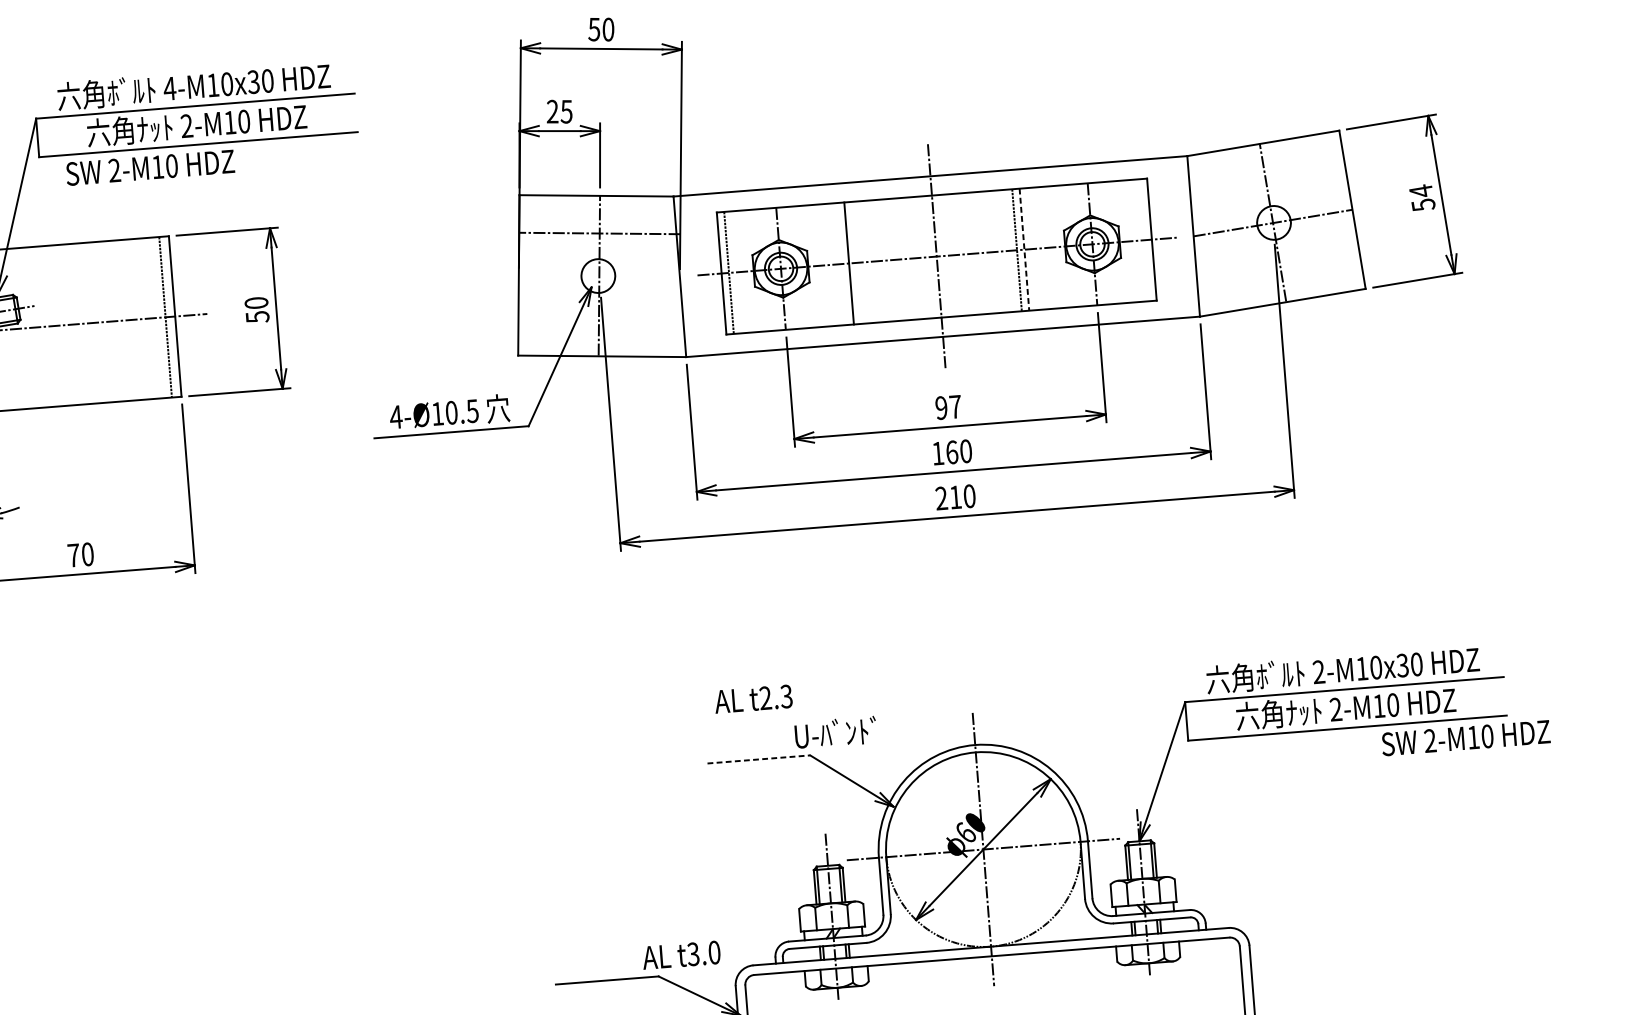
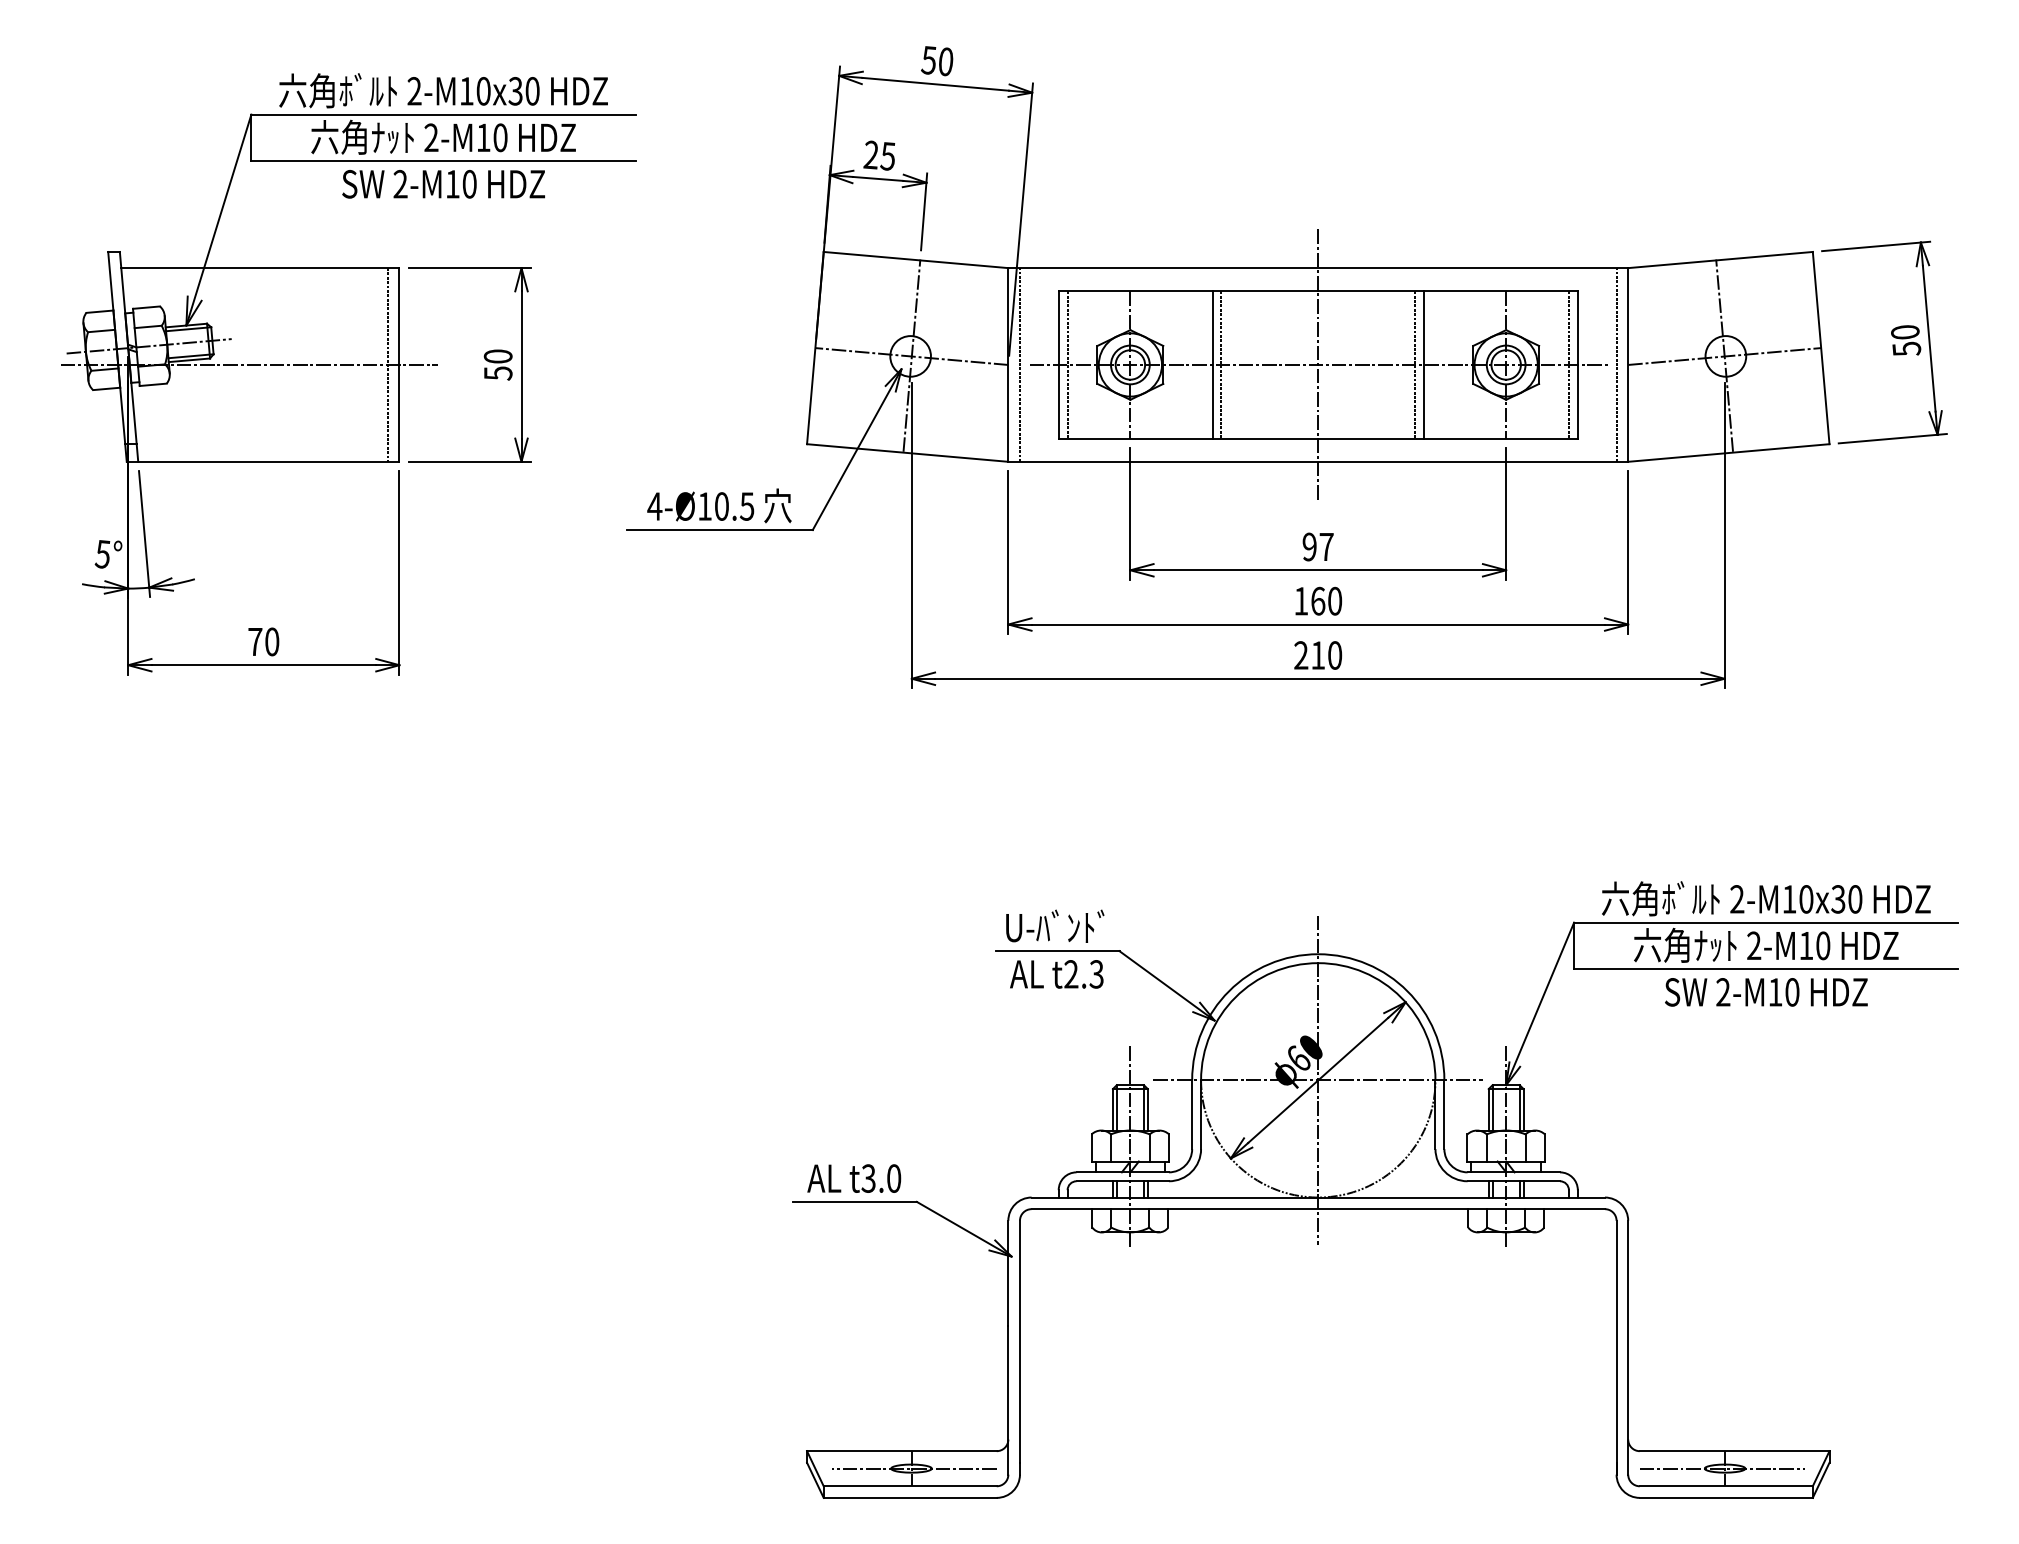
text: (169, 88) -> (414, 91), 4-M10x30 -> 2-M10x30
text: (150, 167) -> (443, 184), moved
text: (1421, 190) -> (1905, 331), 54 -> 50
line: (599, 233) -> (911, 356), moved
line: (1183, 236) -> (1616, 364), added
line: (1144, 239) -> (1568, 364), added
line: (1024, 249) -> (1424, 364), dashed -> solid
line: (856, 262) -> (1221, 364), added
line: (689, 275) -> (1019, 364), added
text: (753, 699) -> (1056, 974), moved
text: (835, 732) -> (1055, 925), moved
text: (1466, 738) -> (1766, 992), moved
line: (758, 759) -> (1057, 951), dashed -> solid
text: (681, 955) -> (854, 1178), moved

